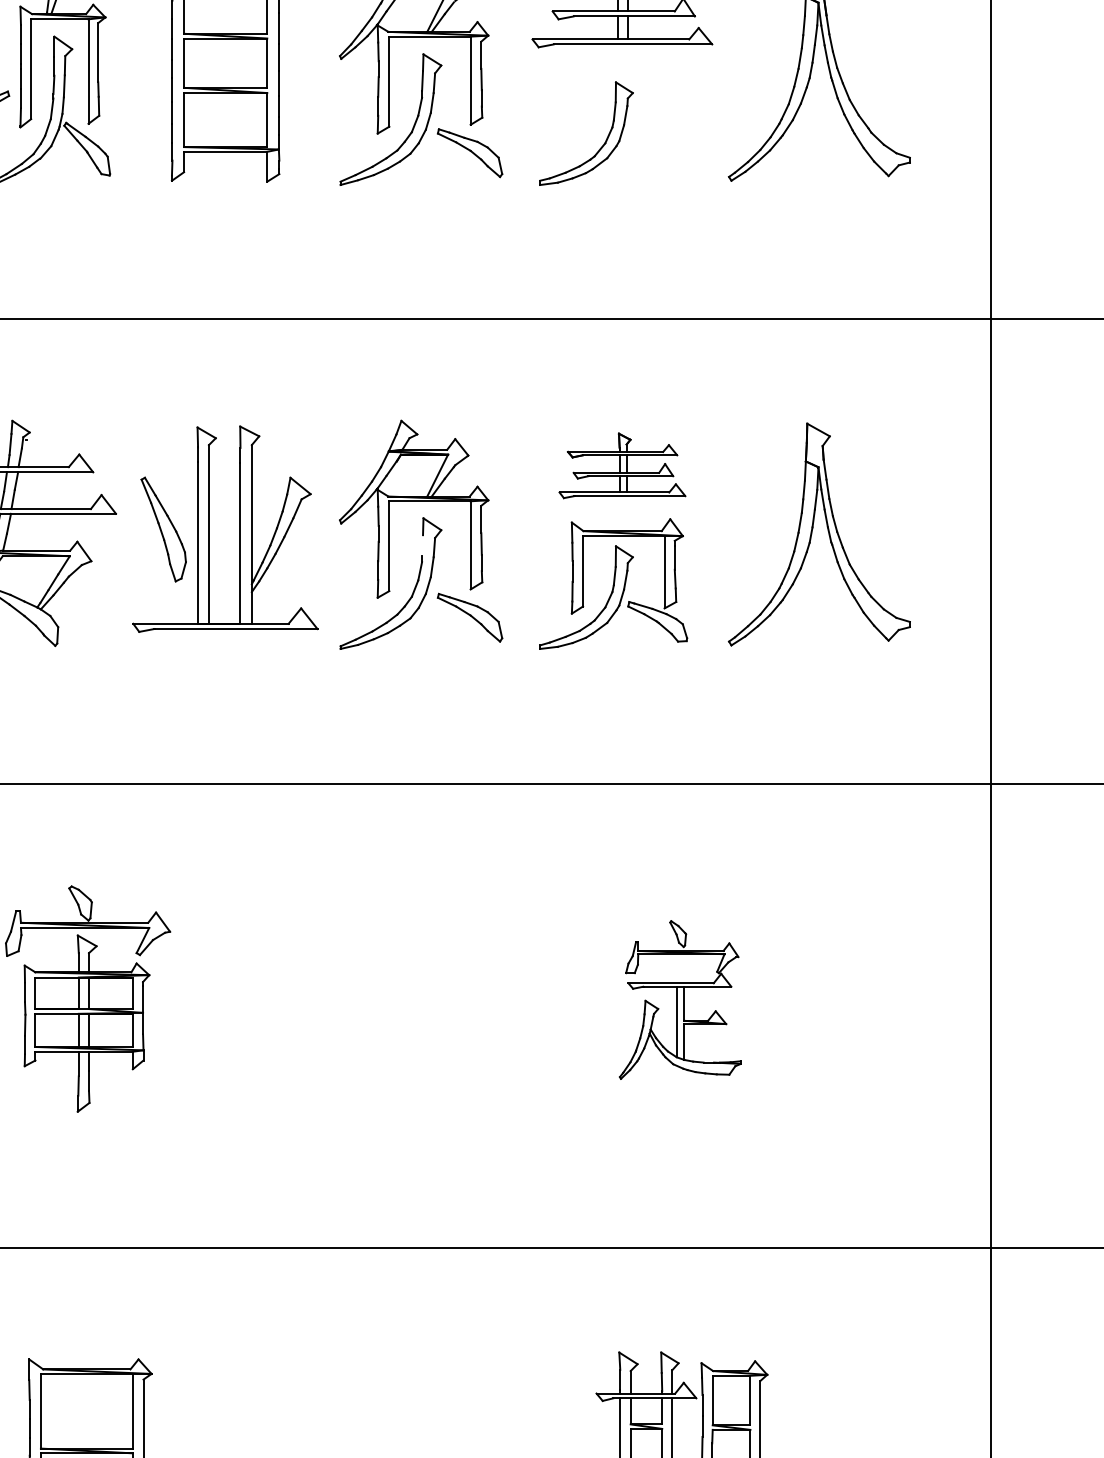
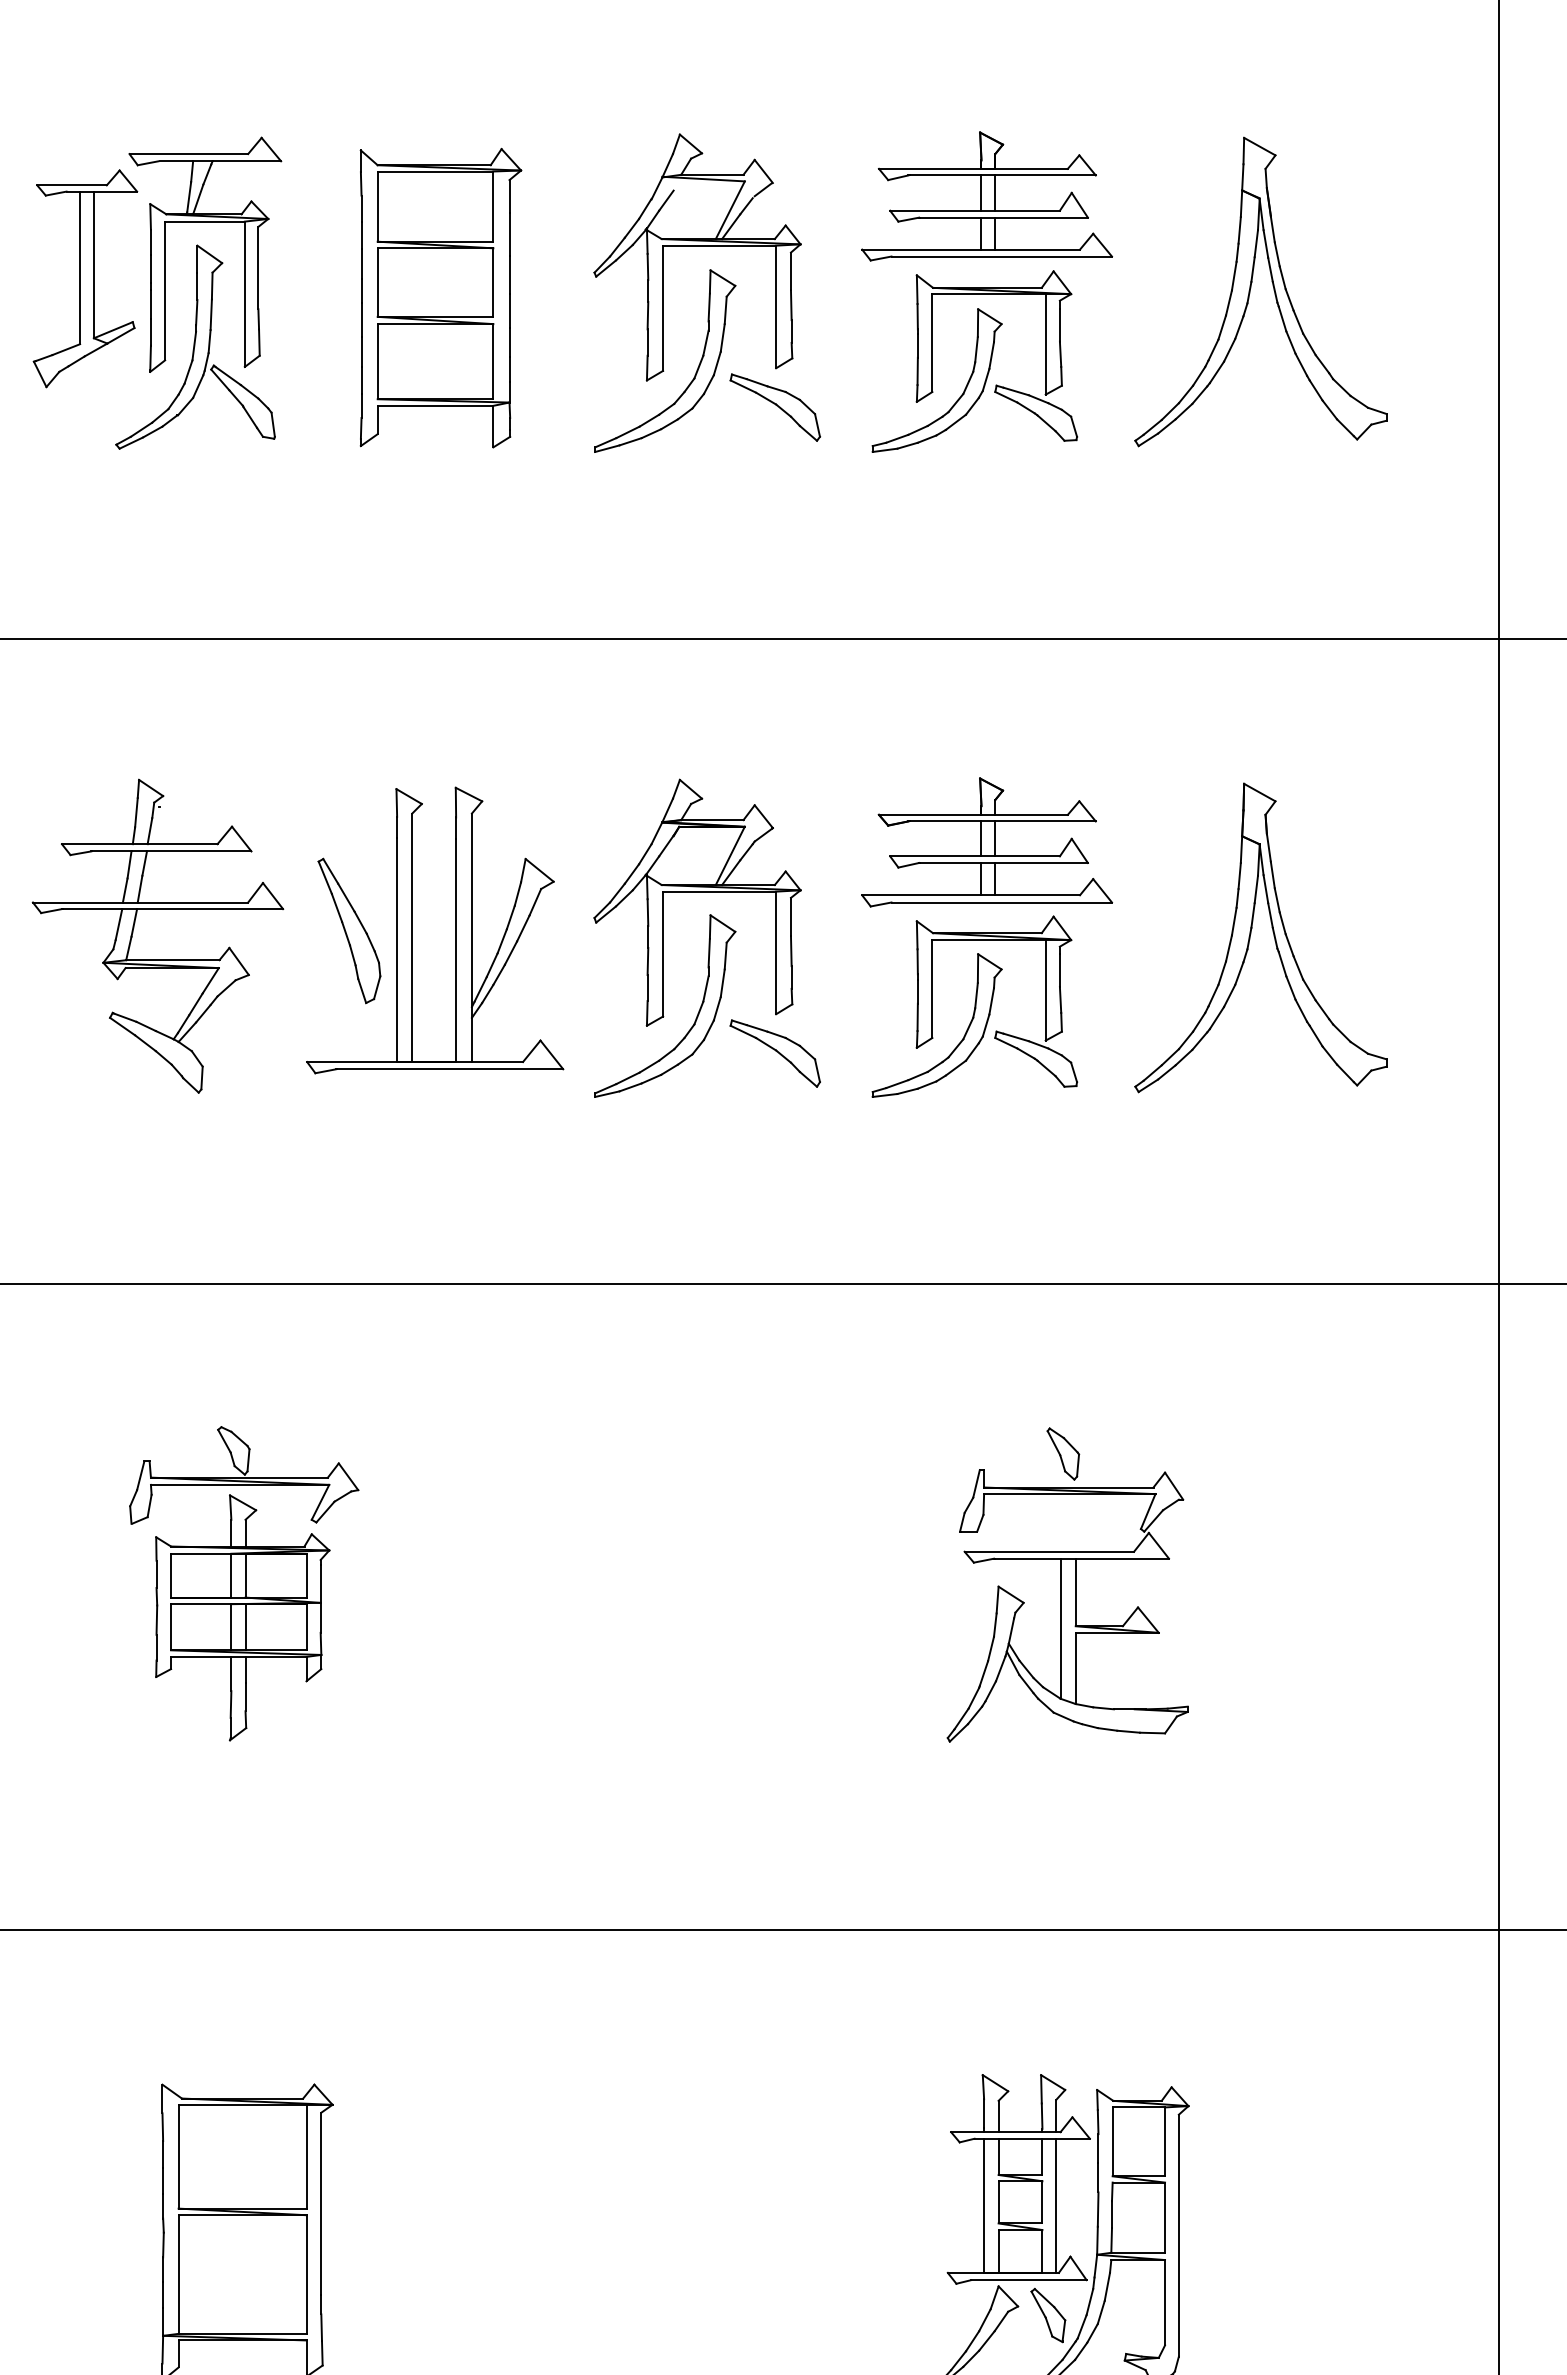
part: (629, 136) -> (996, 384), added
part: (622, 465) -> (987, 842), size x1.43
line: (422, 545) -> (708, 952), added
part: (680, 999) -> (1067, 1584), size x1.43

